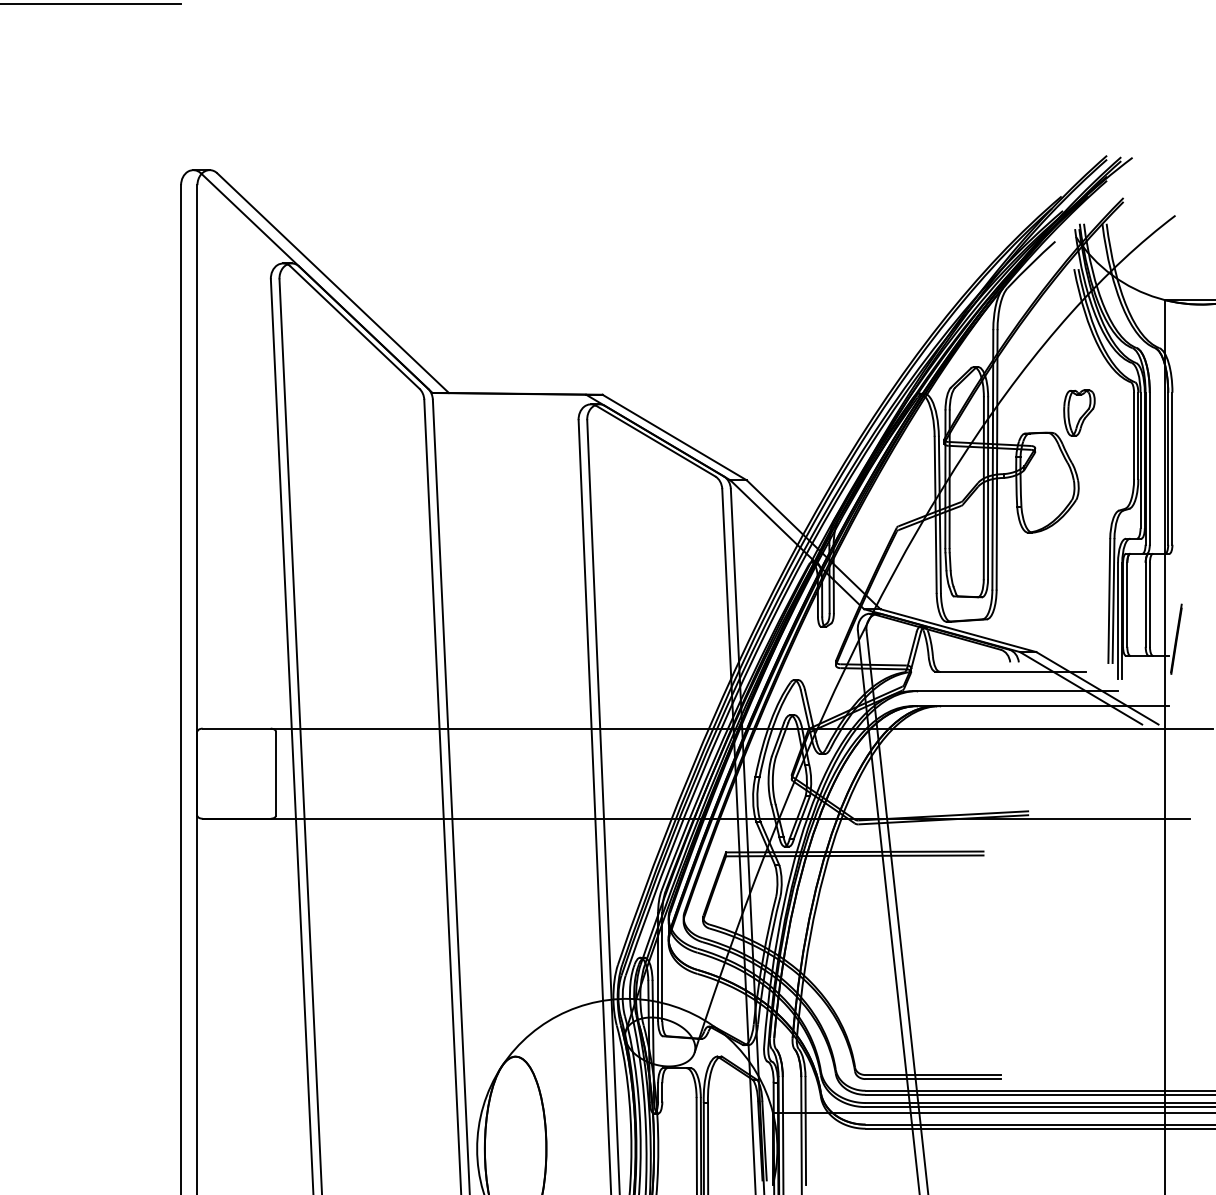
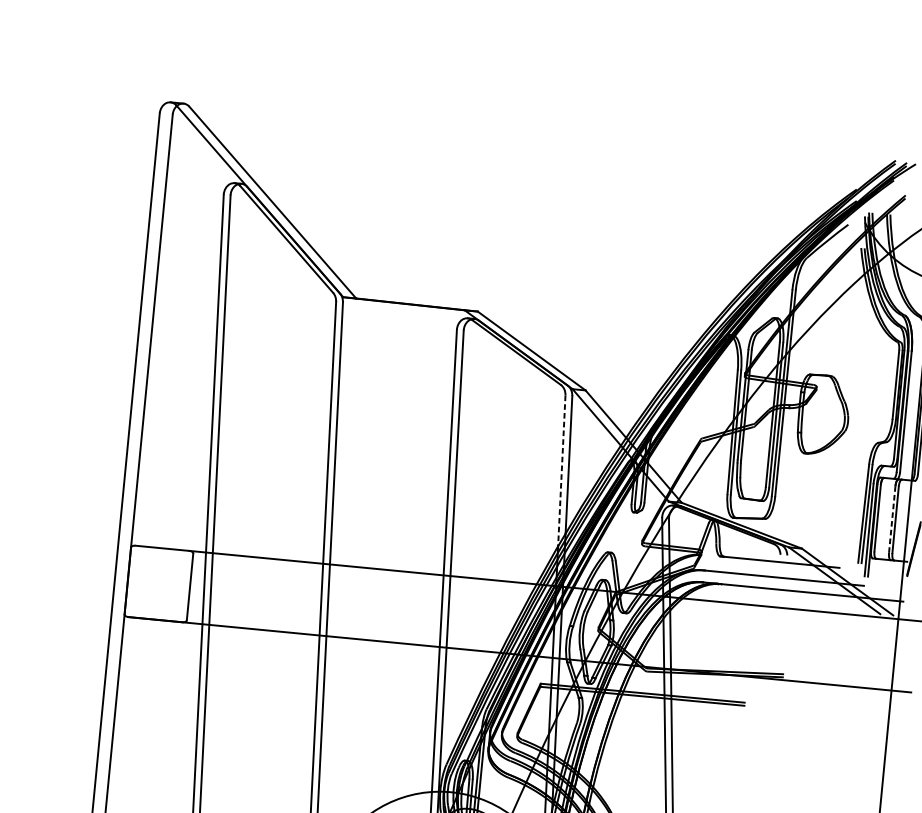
part: (1079, 412) -> (854, 362), removed
line: (726, 583) -> (561, 470), solid -> dashed
line: (1145, 605) -> (892, 520), solid -> dashed

